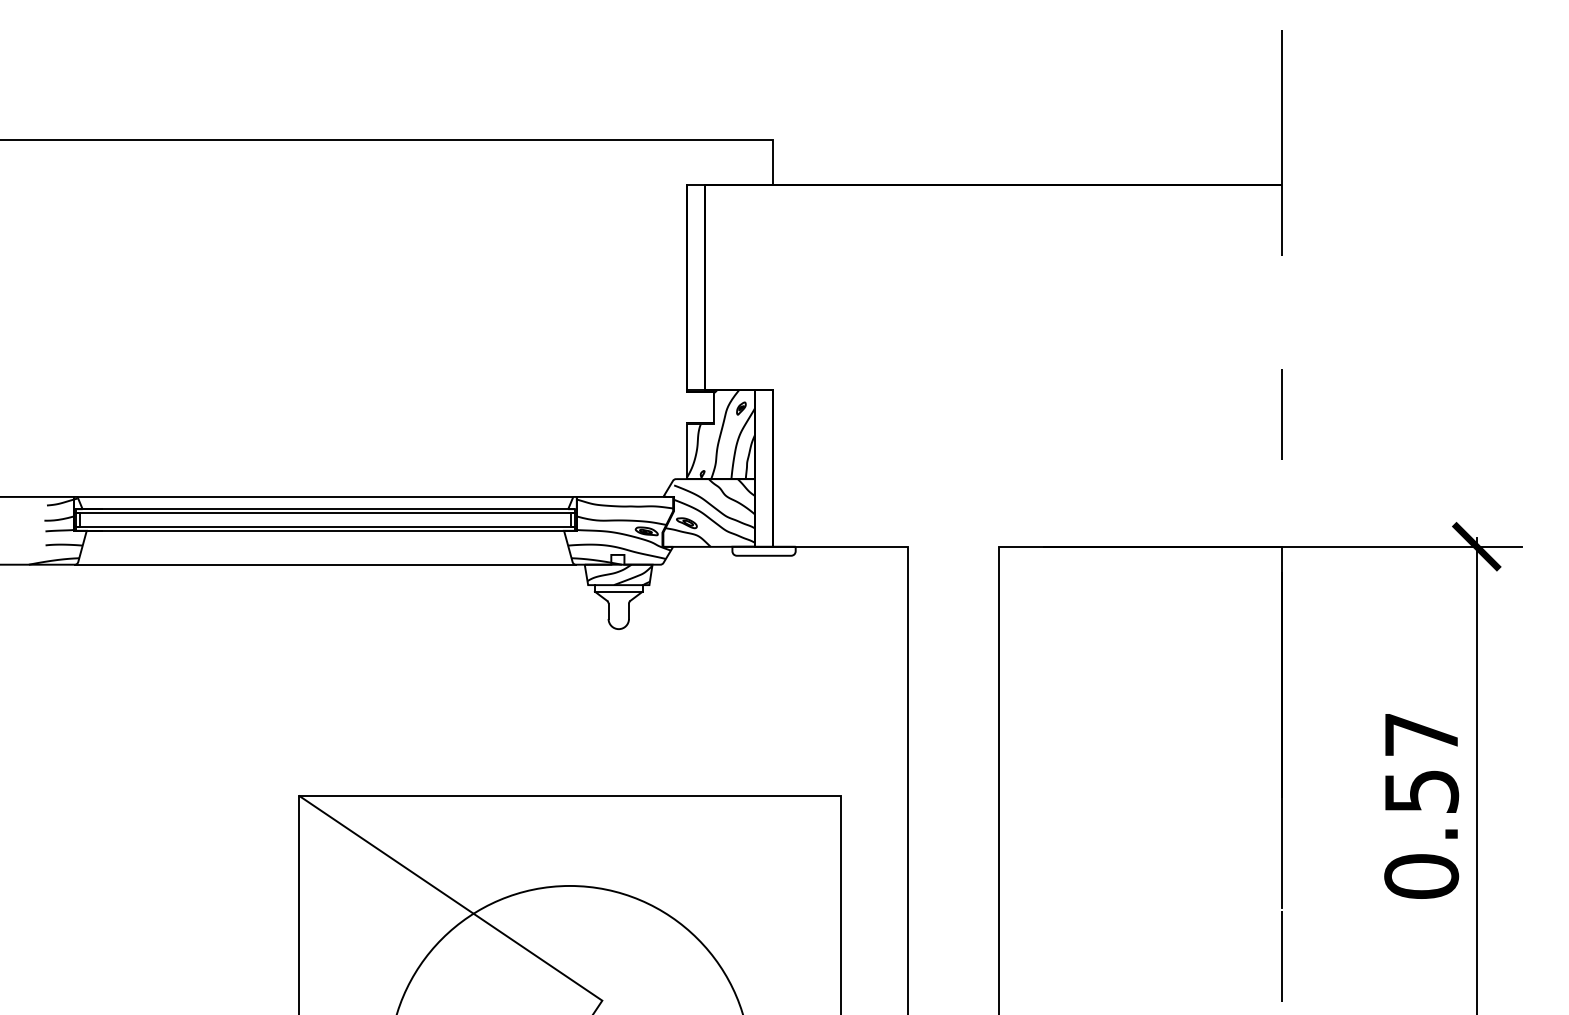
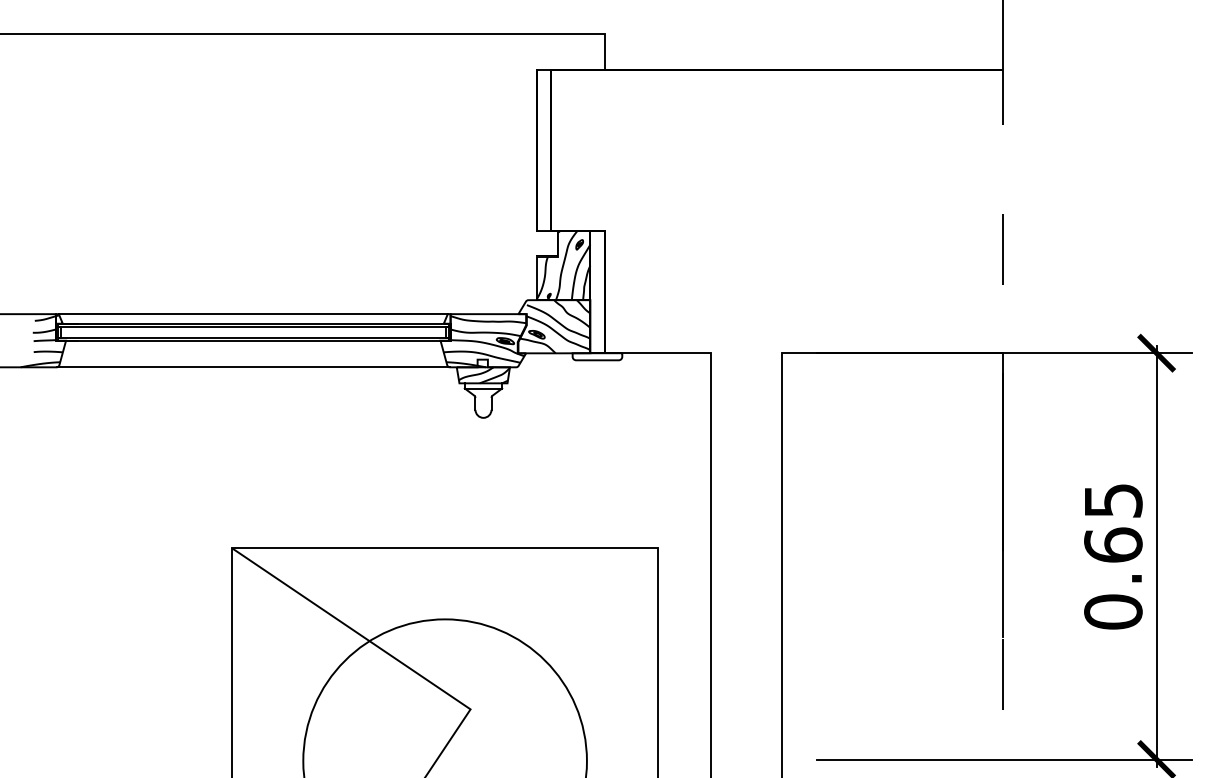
text: (1421, 763) -> (1113, 523), 0.57 -> 0.65

